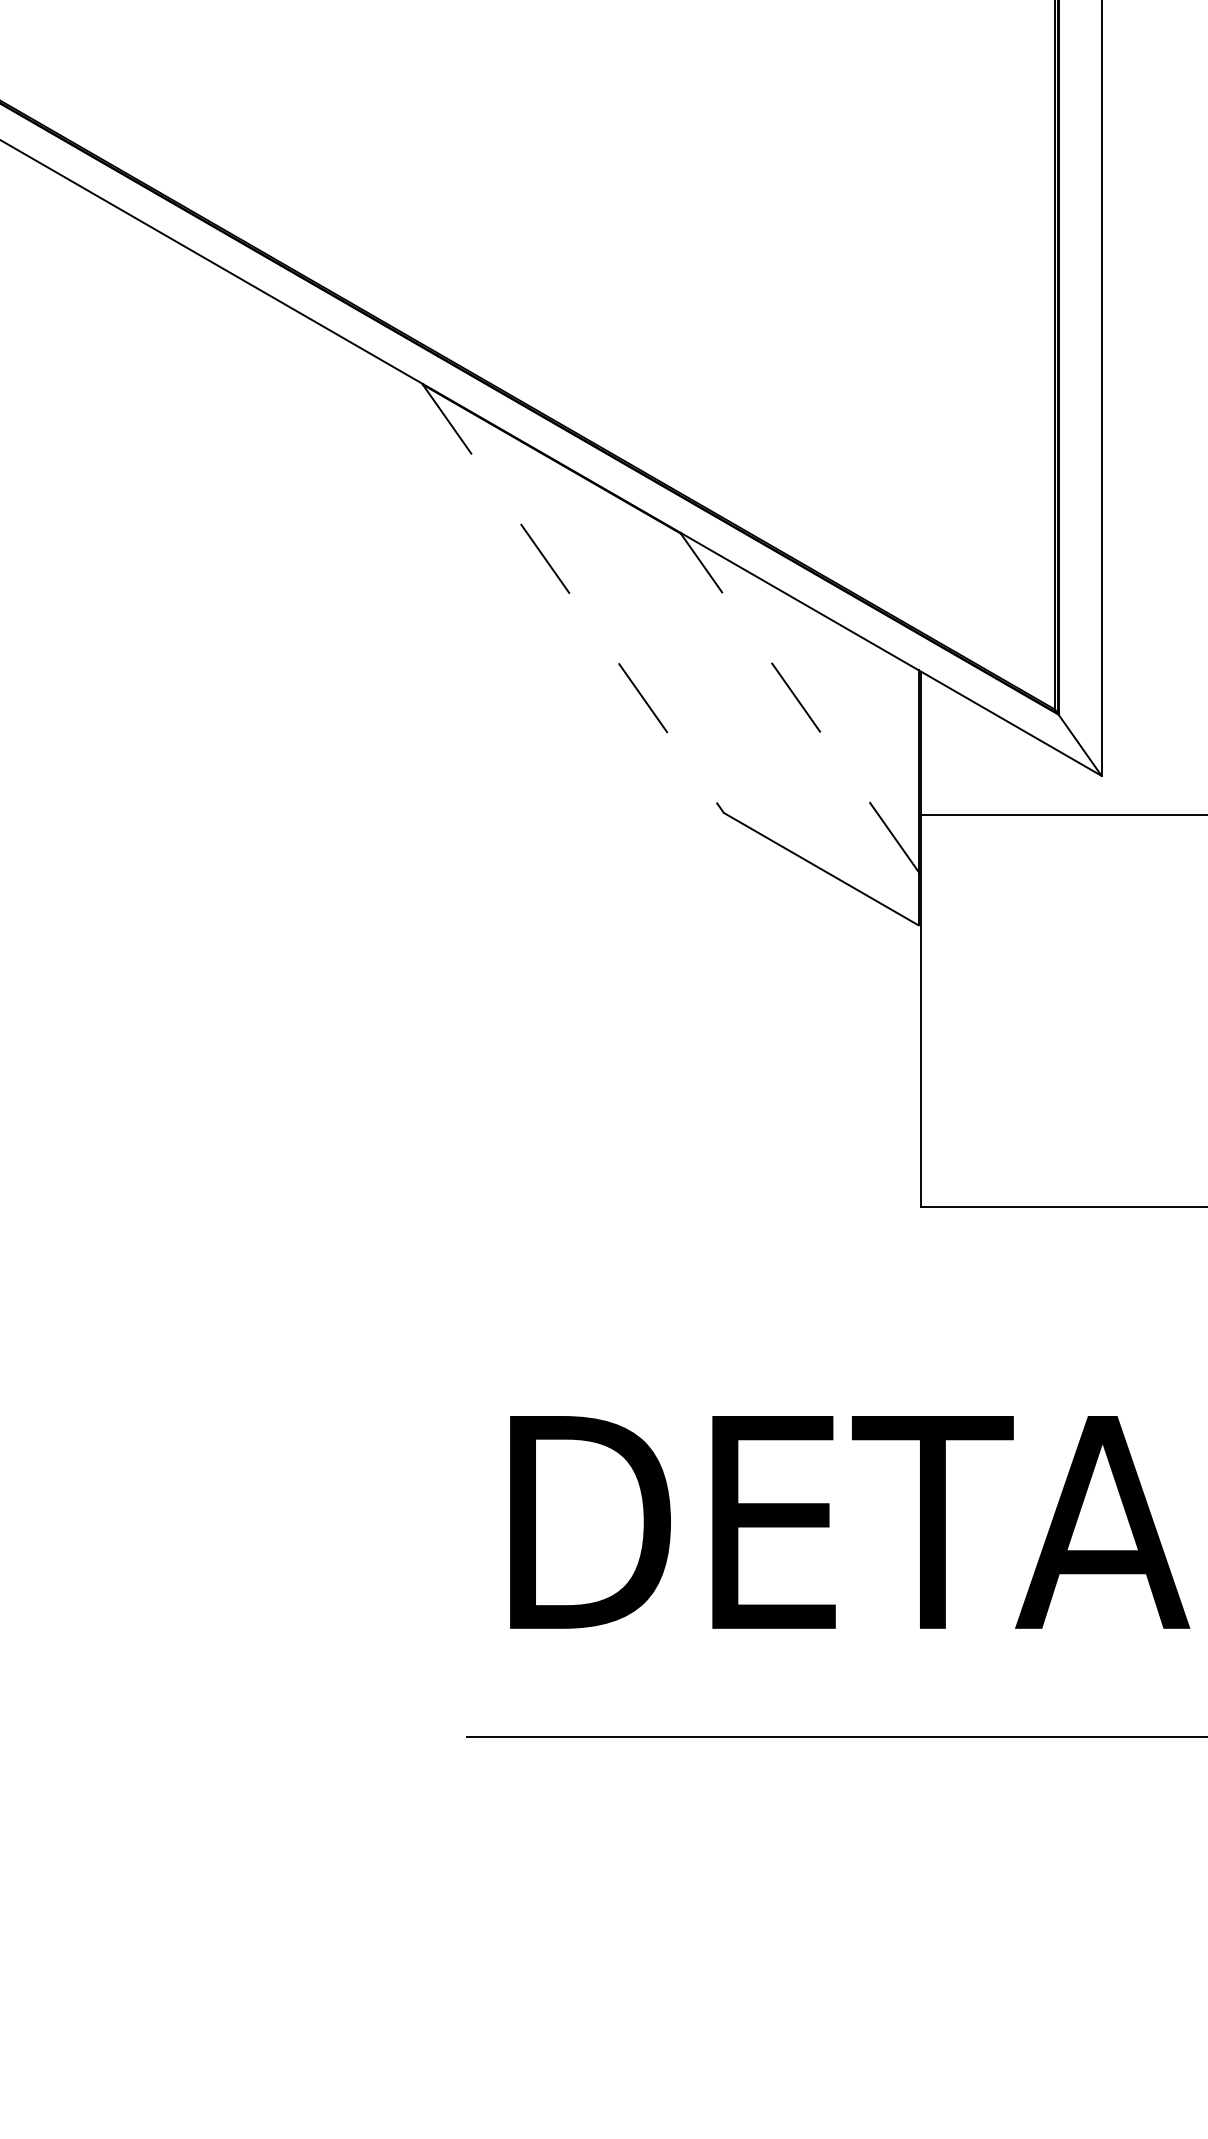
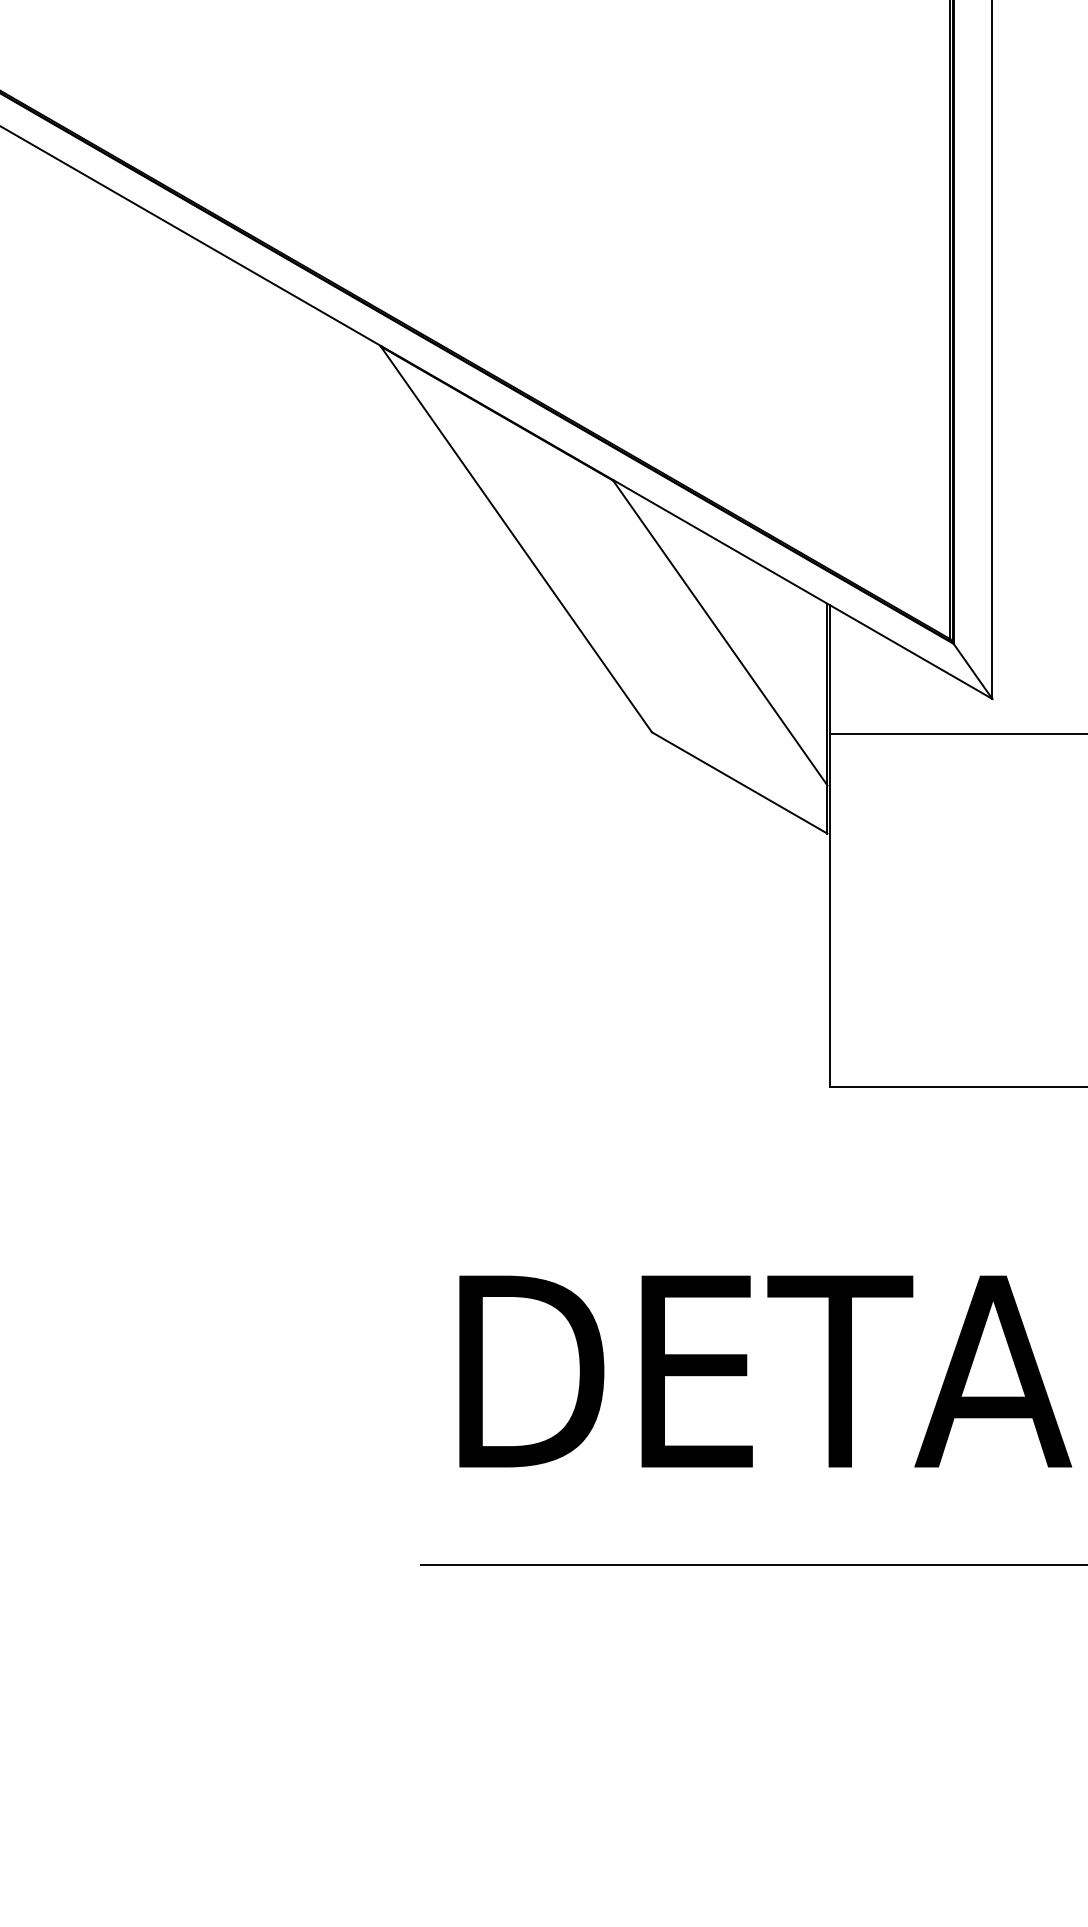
line: (573, 598) -> (516, 539), dashed -> solid
line: (799, 702) -> (720, 632), dashed -> solid

